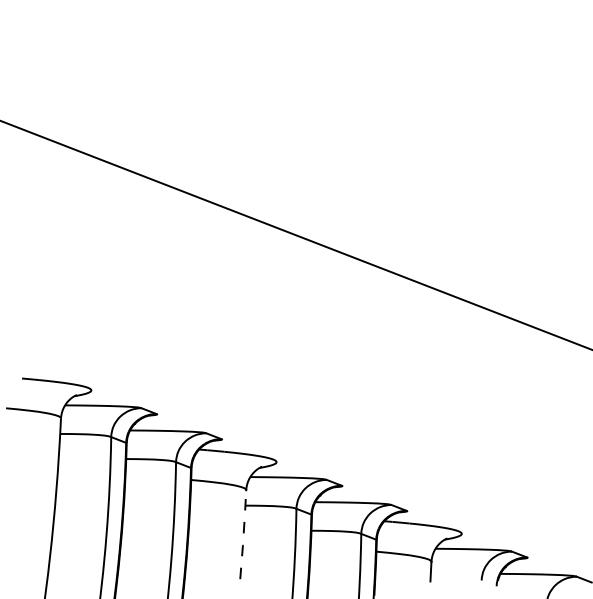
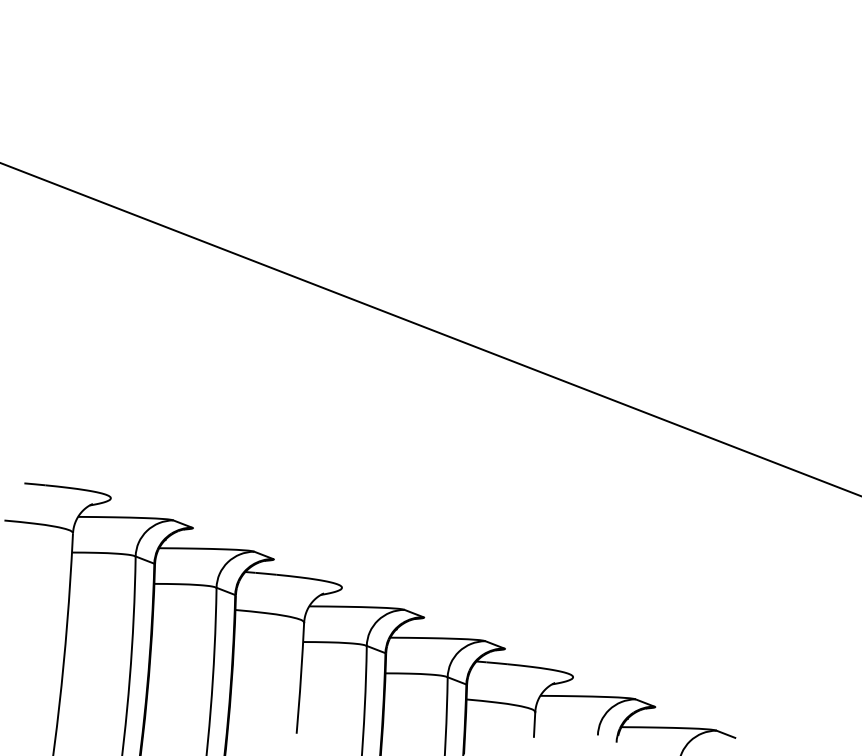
line: (243, 534) -> (300, 677), dashed -> solid

